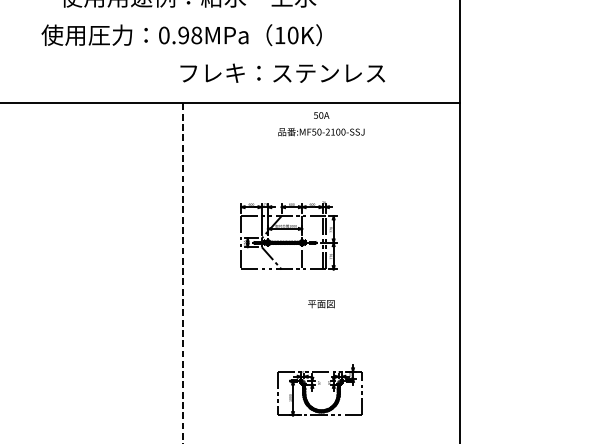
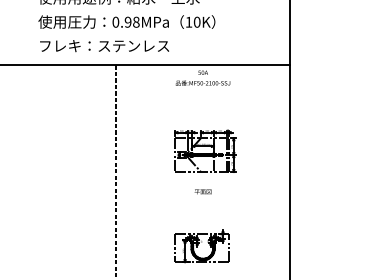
text: (181, 34) -> (126, 21), moved
text: (282, 73) -> (104, 46), moved
part: (288, 235) -> (205, 150), moved

